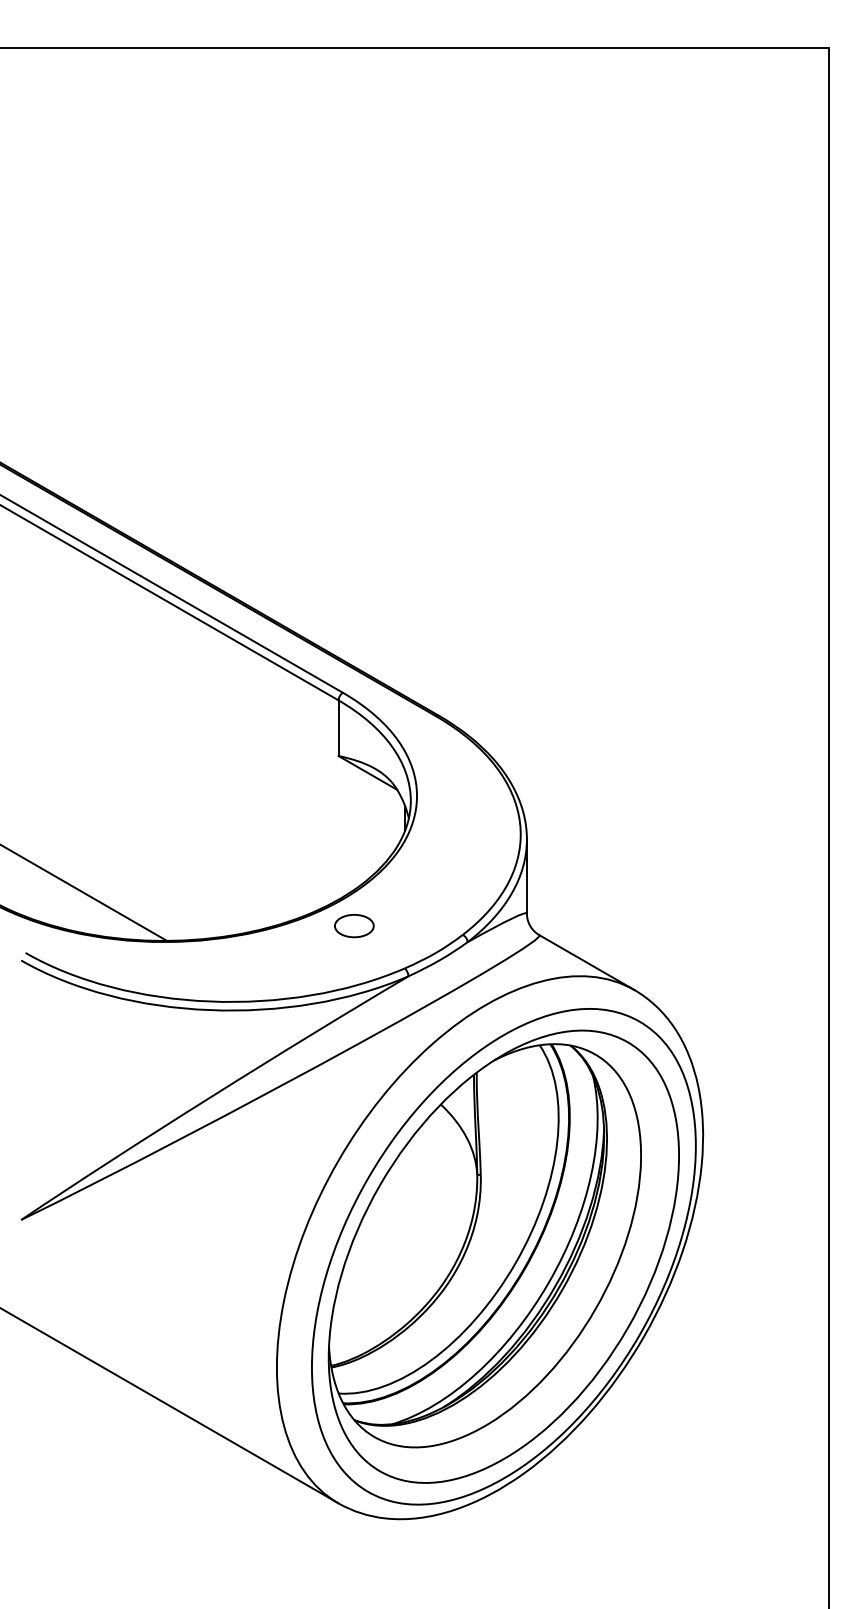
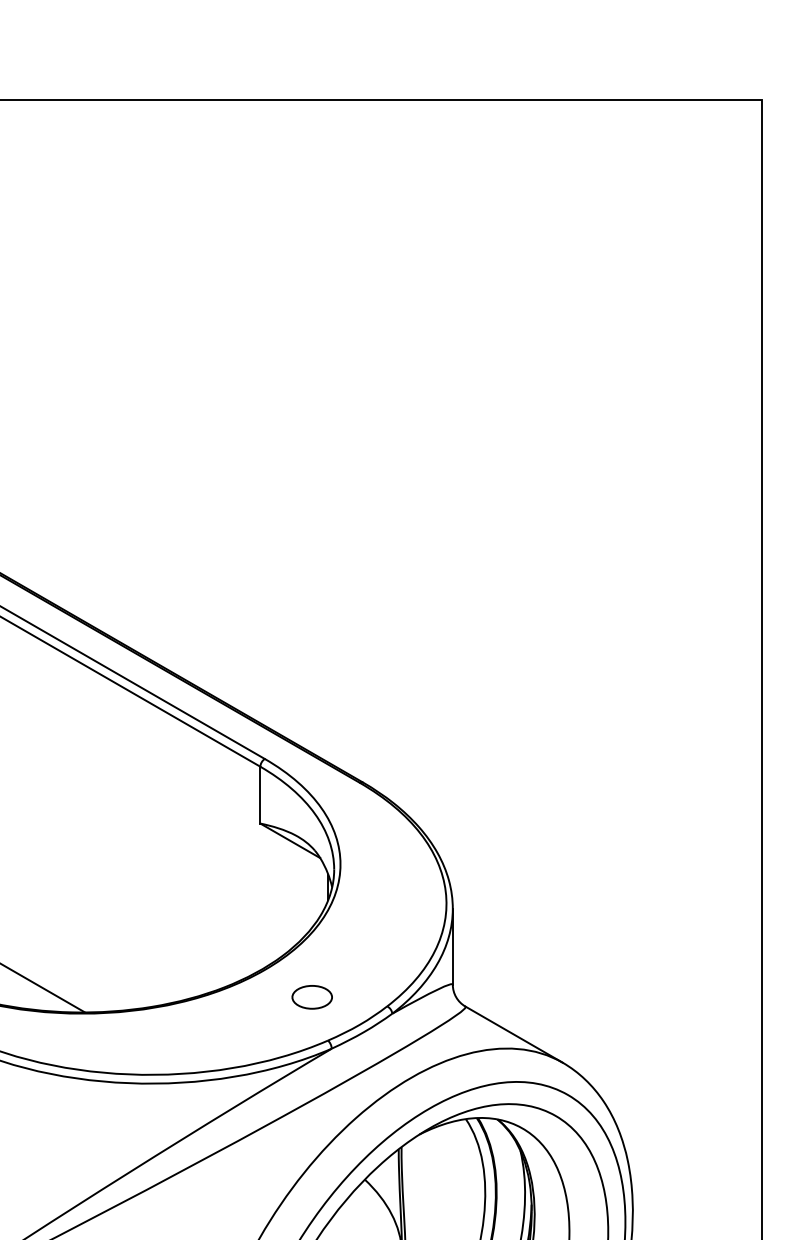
part: (354, 926) -> (312, 997), moved

